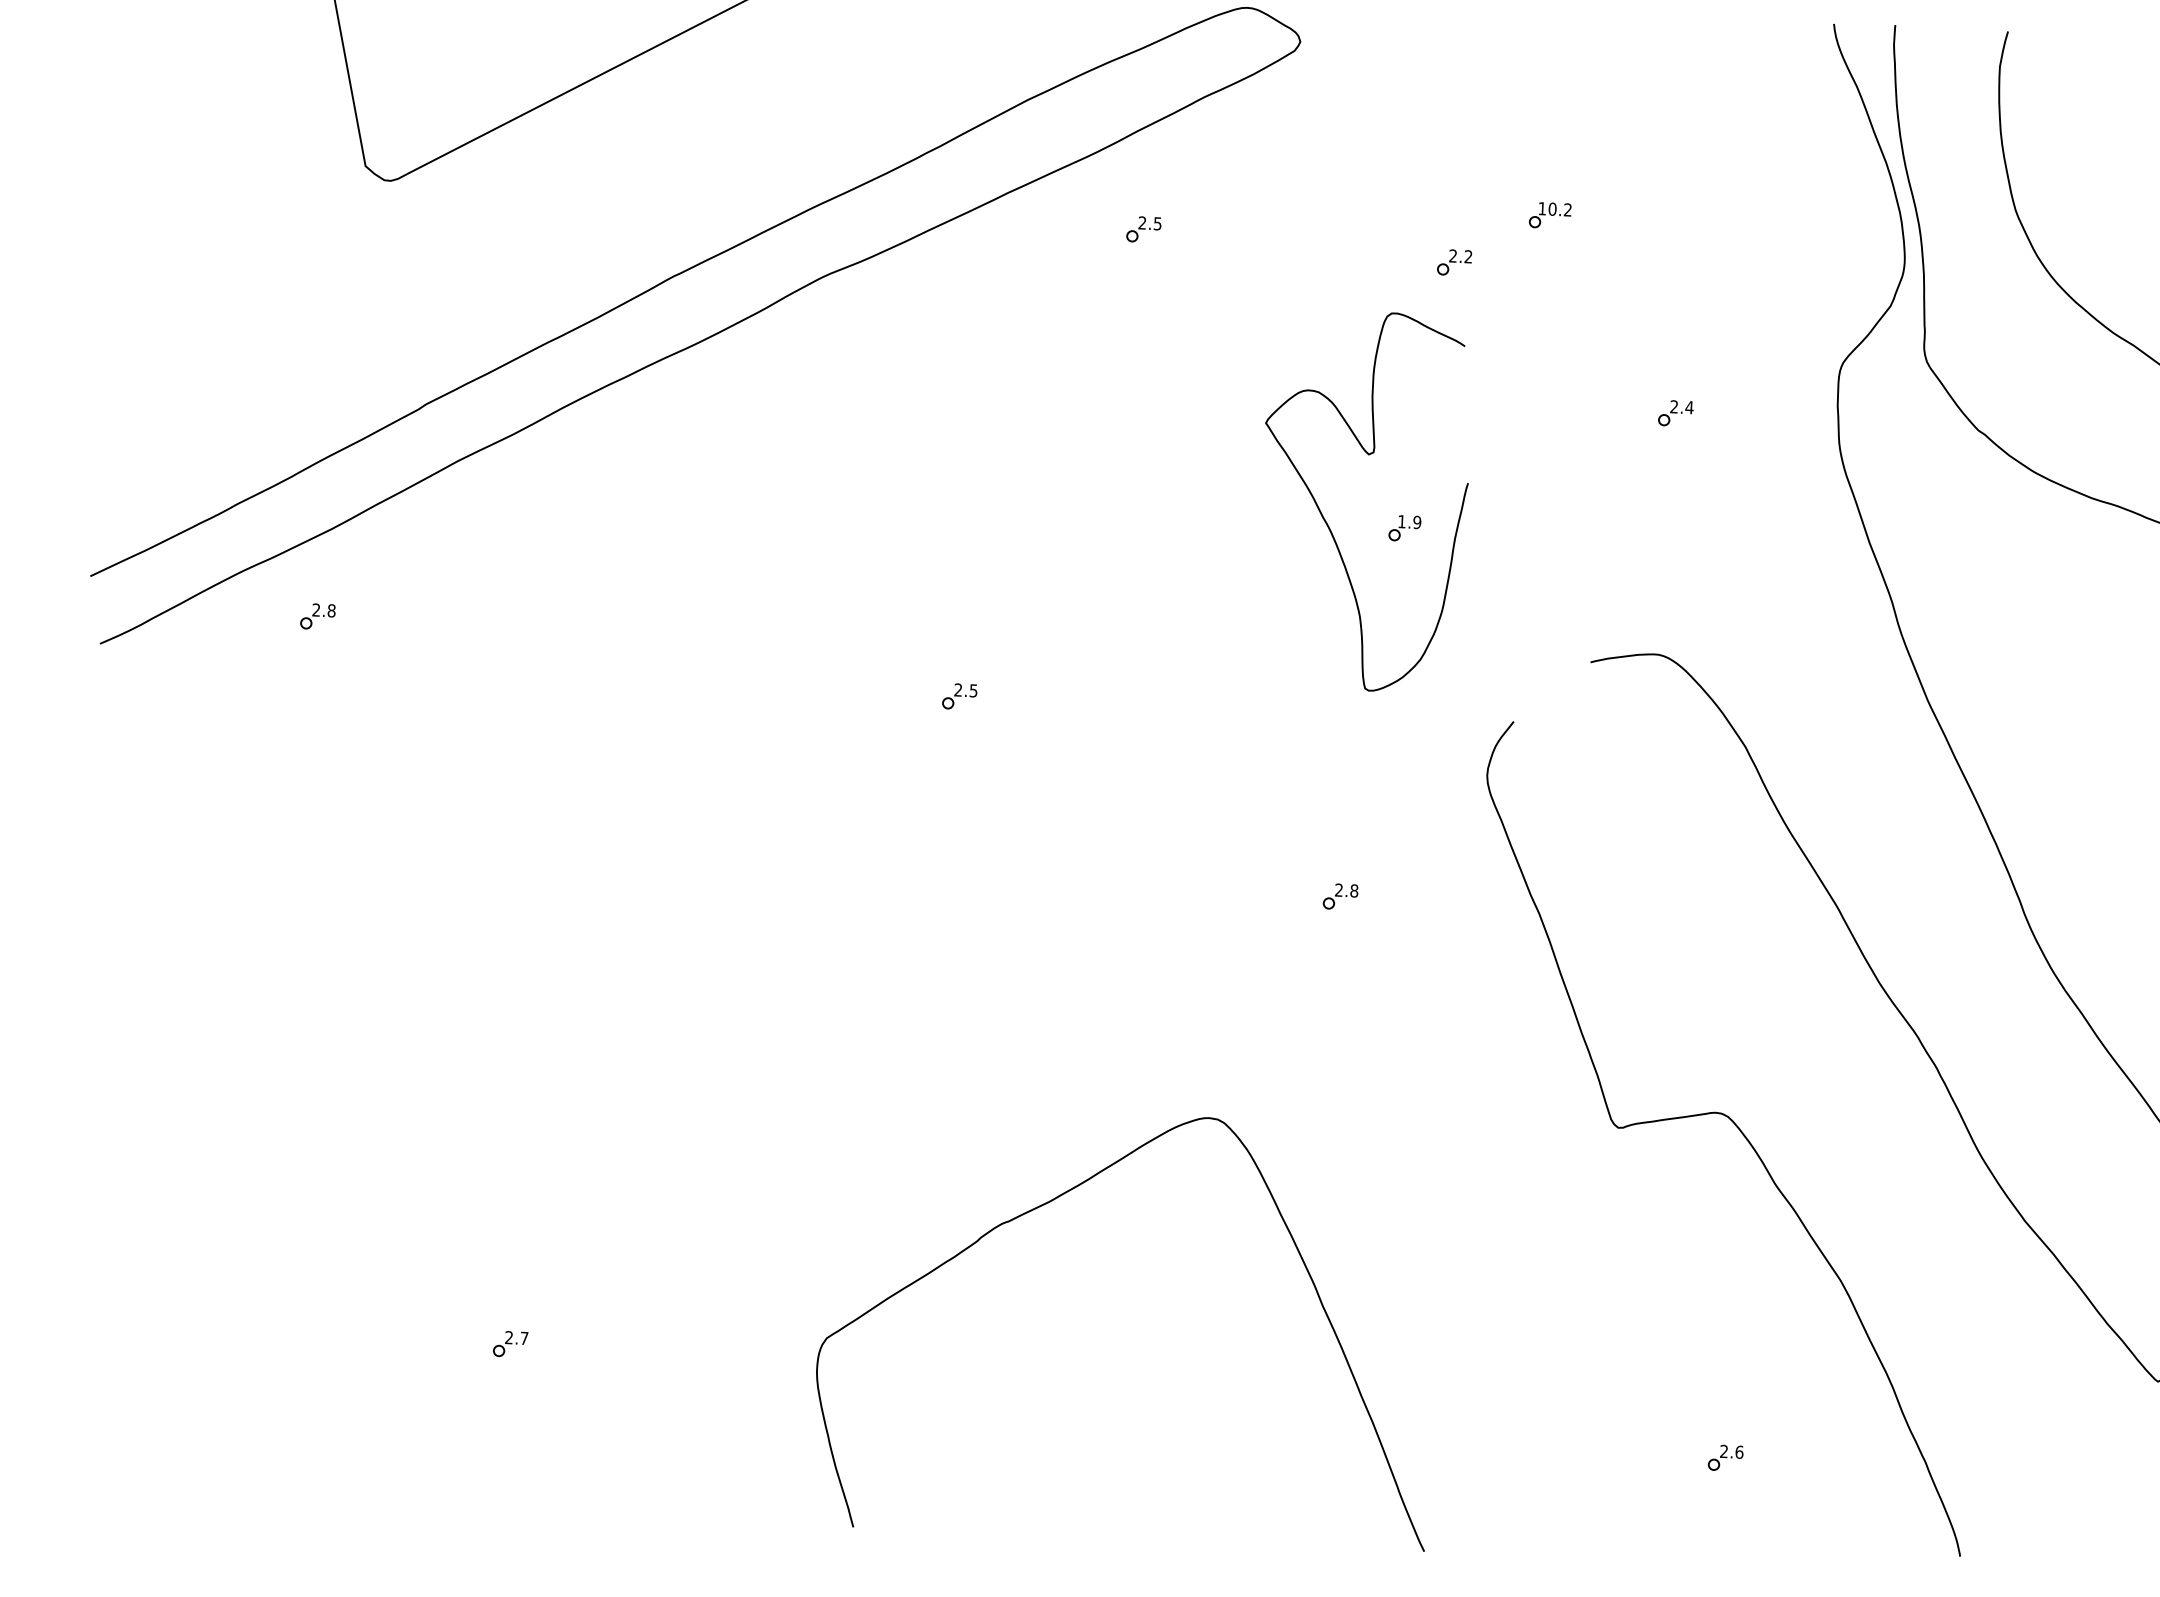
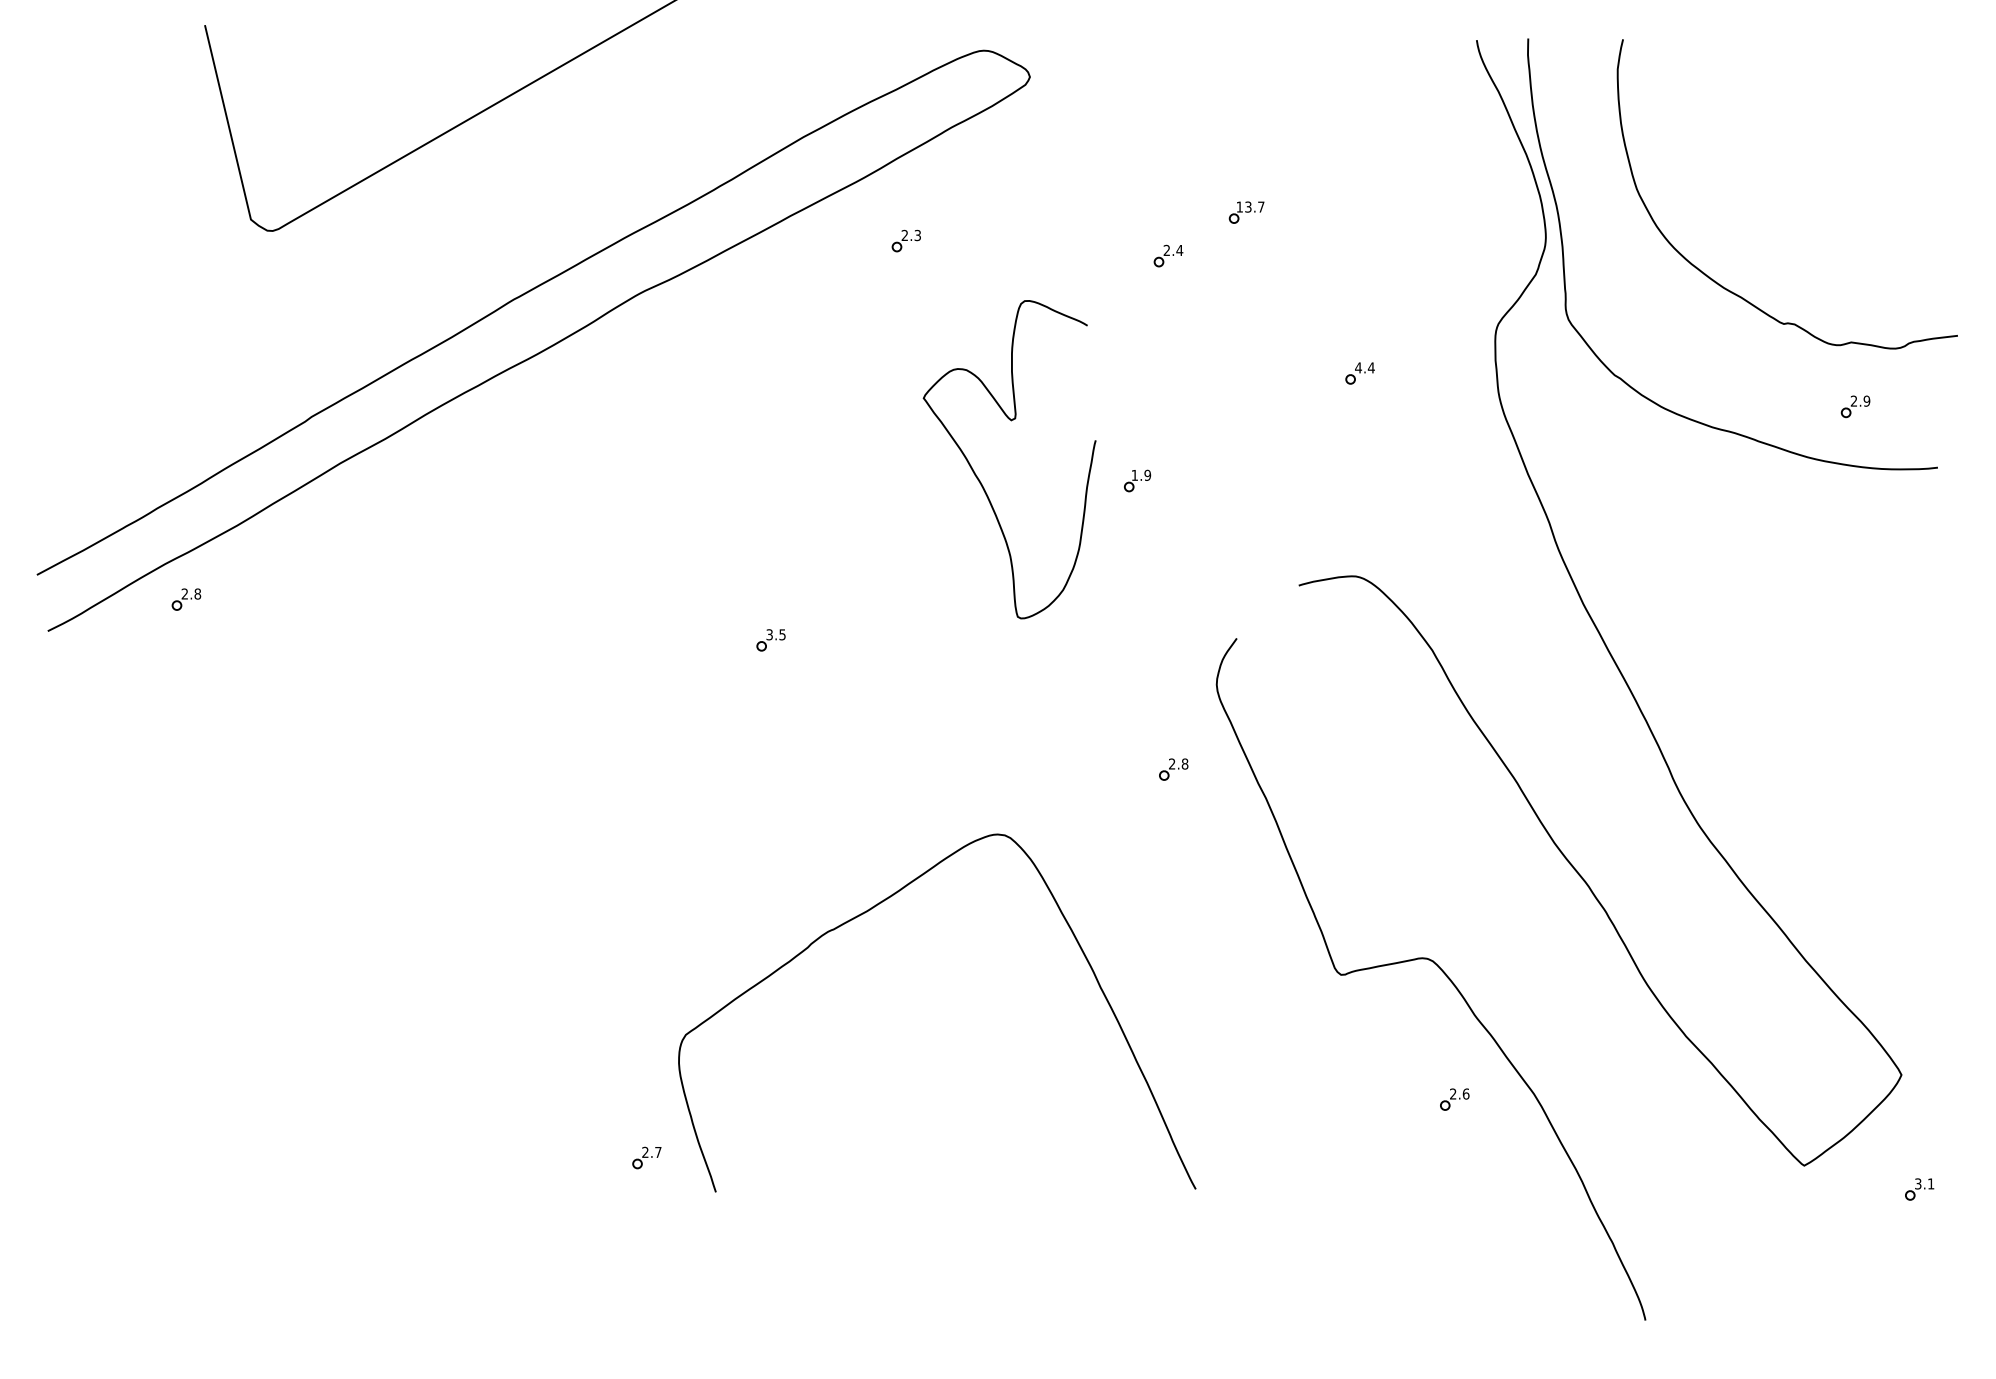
text: (1559, 208) -> (1254, 206), 10.2 -> 13.7
text: (1157, 222) -> (917, 234), 2.5 -> 2.3
text: (1468, 255) -> (1179, 249), 2.2 -> 2.4
text: (1674, 406) -> (1358, 367), 2.4 -> 4.4
curve: (1328, 524) -> (980, 480), moved
part: (317, 616) -> (186, 599), moved
text: (958, 690) -> (769, 635), 2.5 -> 3.5
part: (1340, 896) -> (1173, 769), moved
curve: (1053, 1201) -> (870, 910), moved
part: (510, 1343) -> (646, 1157), moved
part: (1725, 1458) -> (1454, 1099), moved

